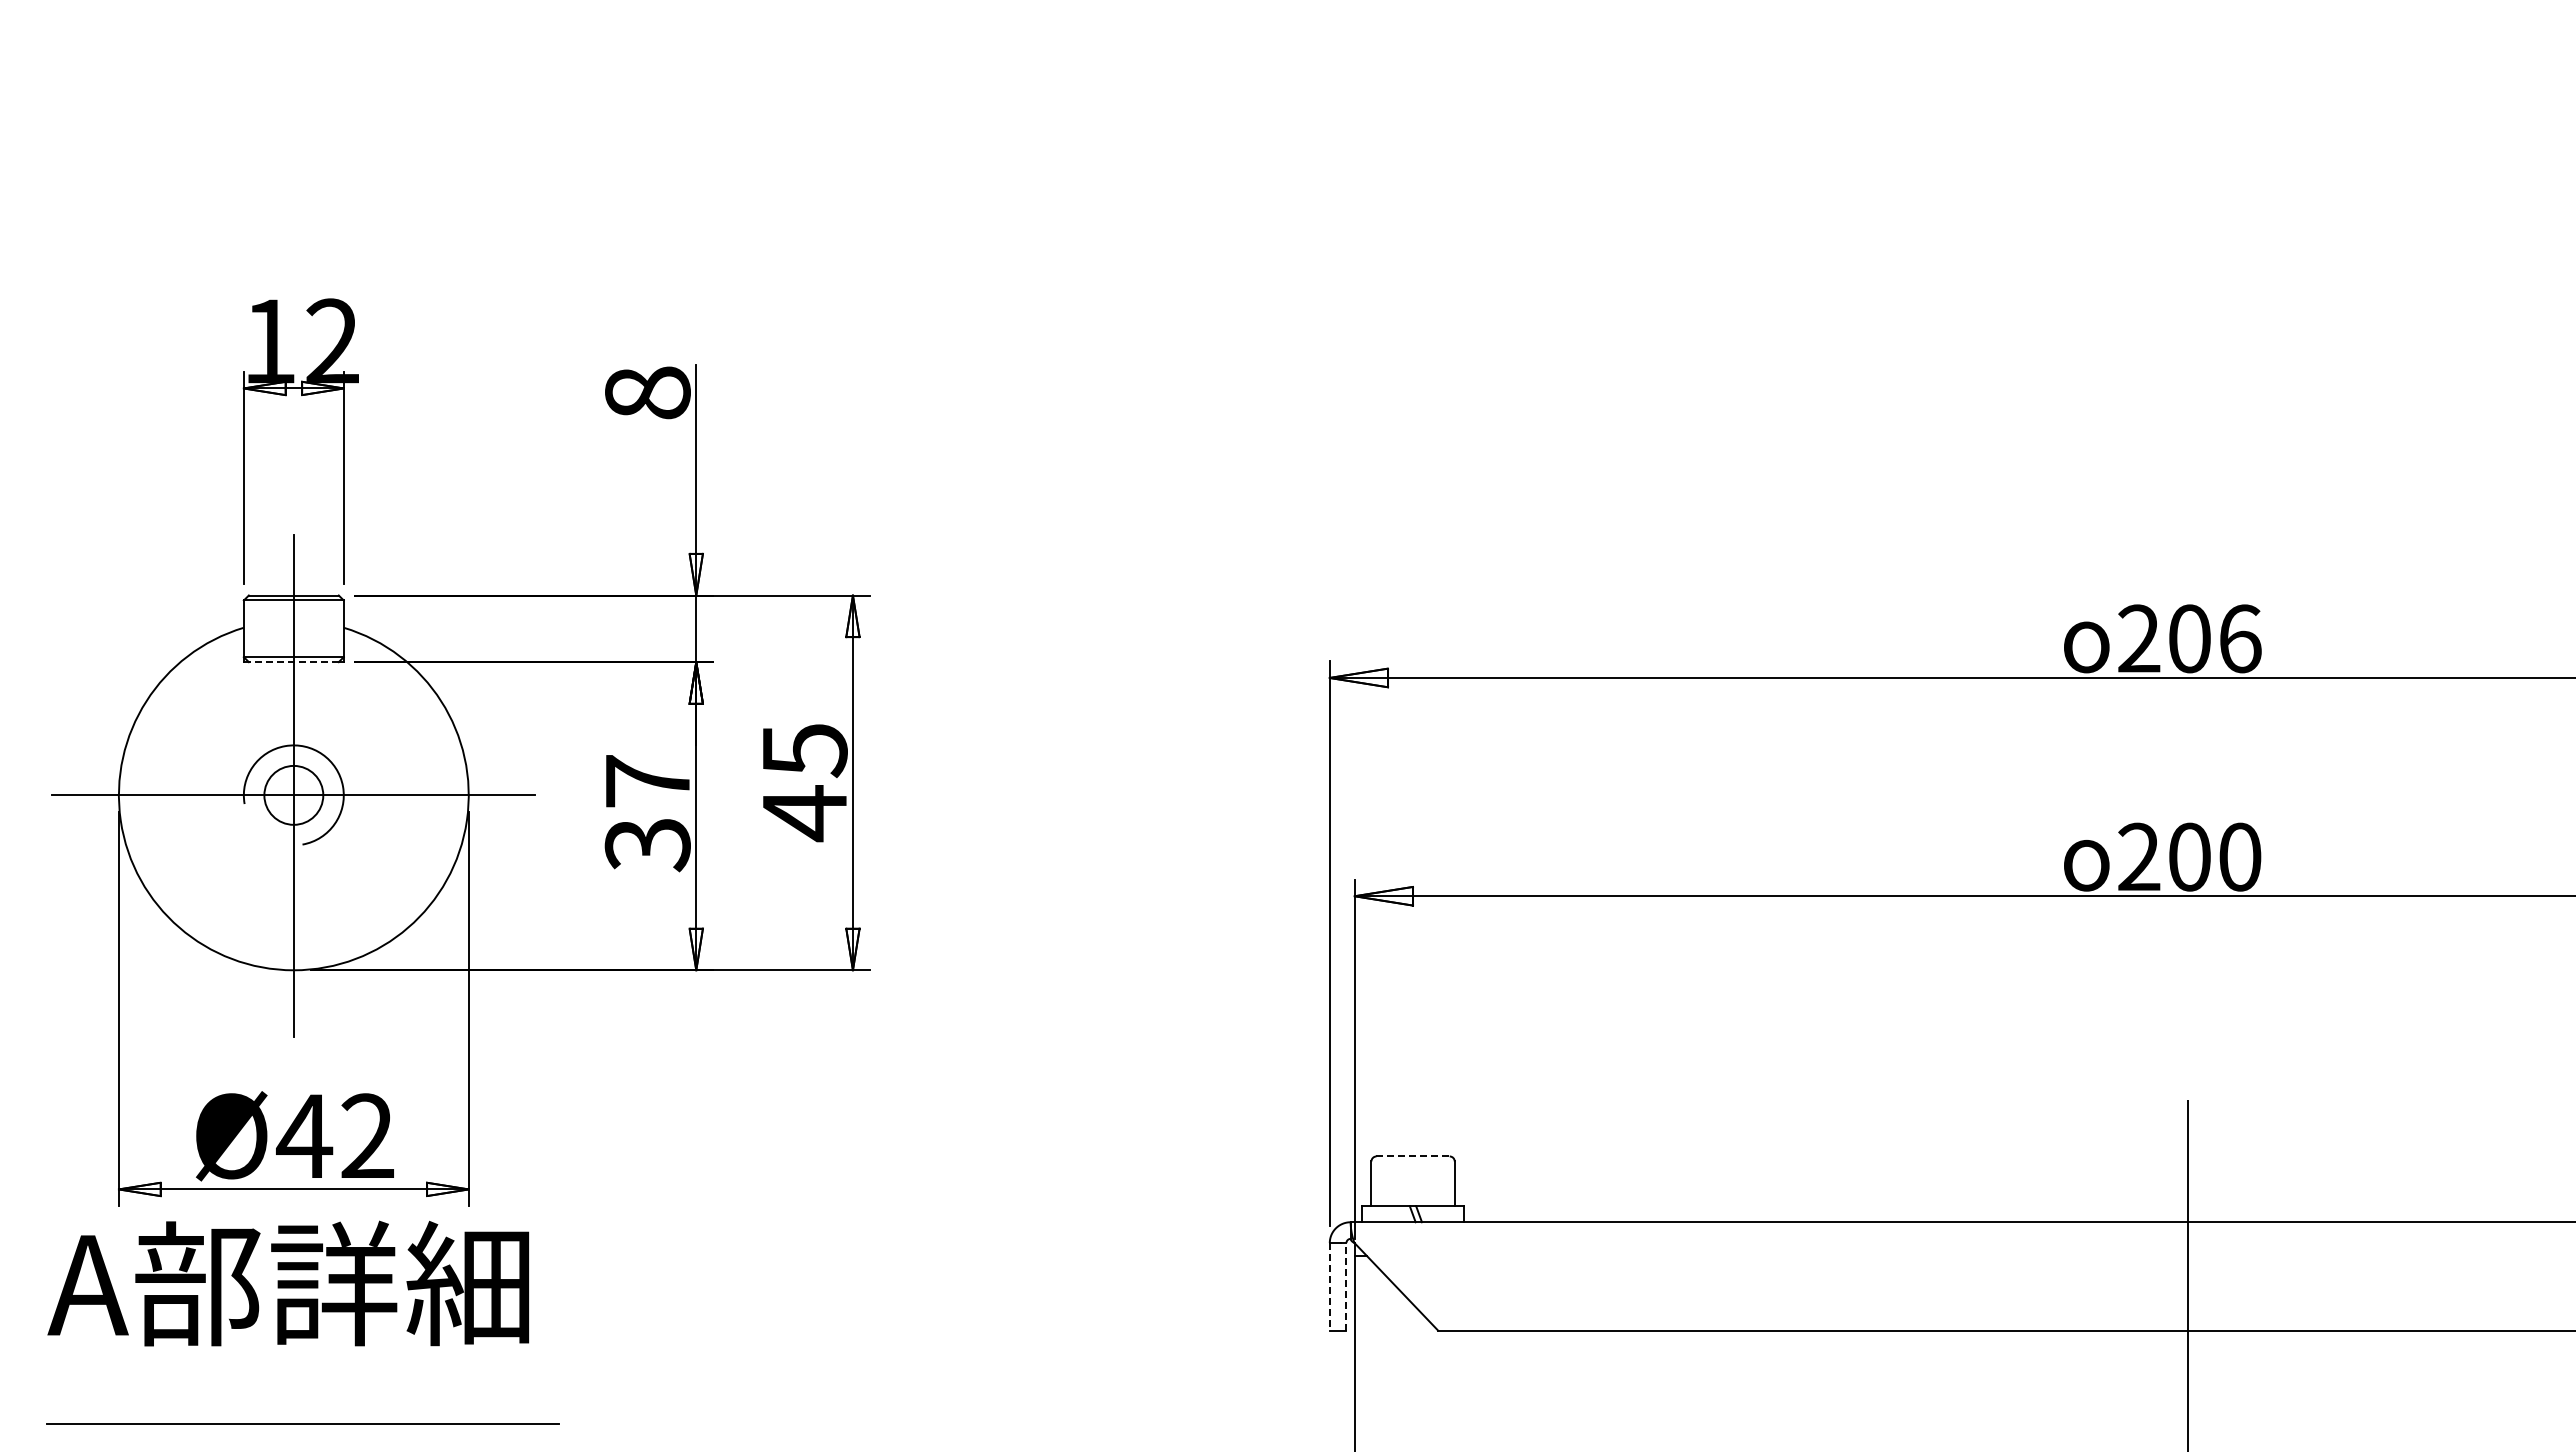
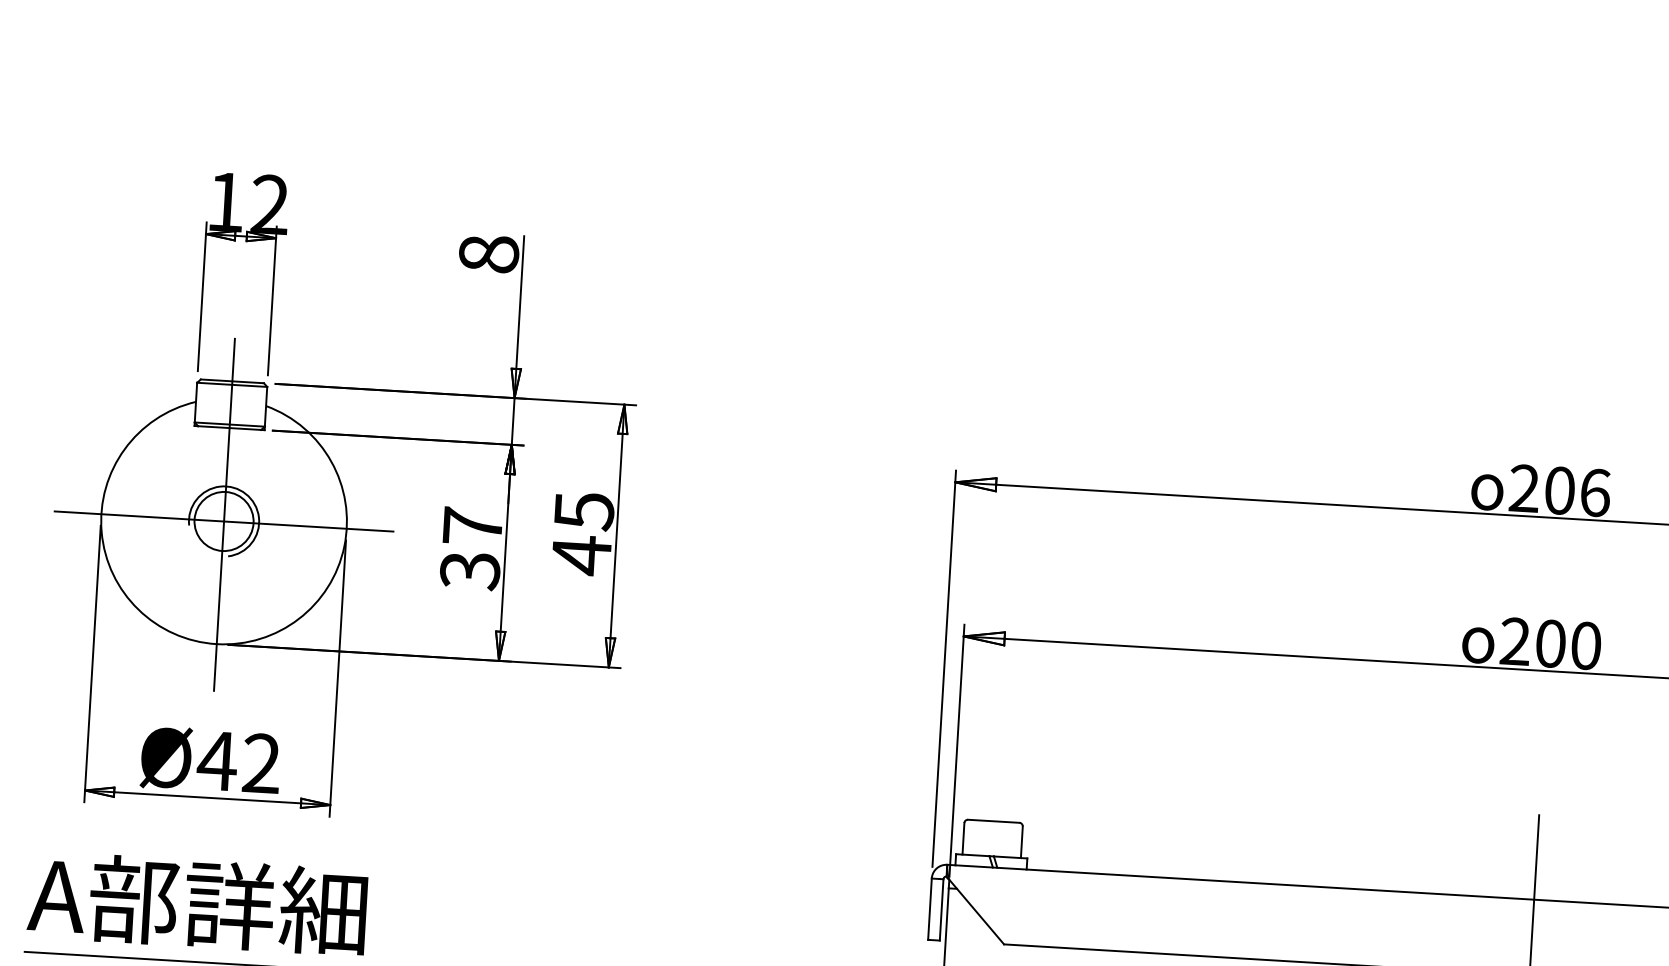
line: (293, 662) -> (229, 428), dashed -> solid
circle: (293, 795) -> (223, 521), size x1.43
line: (1413, 1156) -> (994, 821), dashed -> solid
text: (288, 1283) -> (197, 903), moved
line: (1329, 1286) -> (929, 909), dashed -> solid
line: (1346, 1286) -> (941, 909), dashed -> solid

